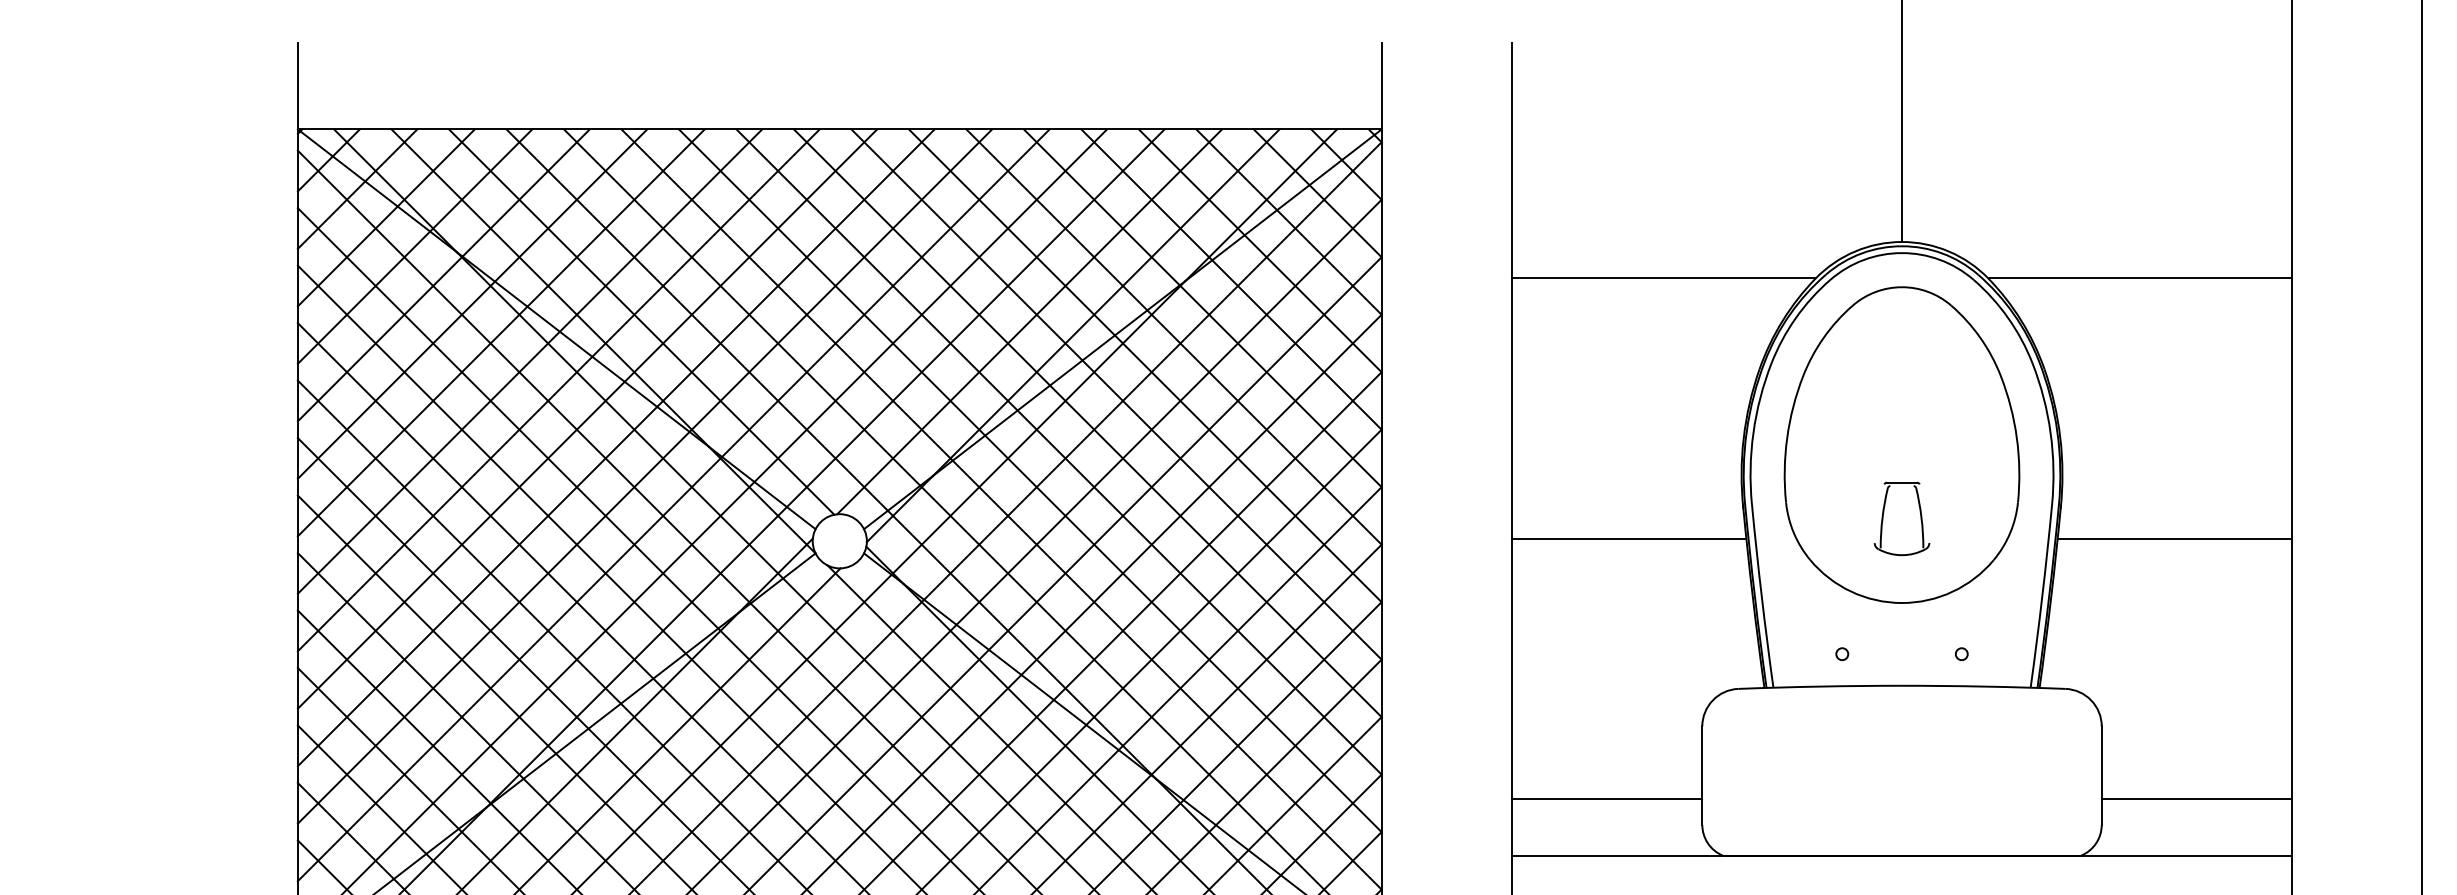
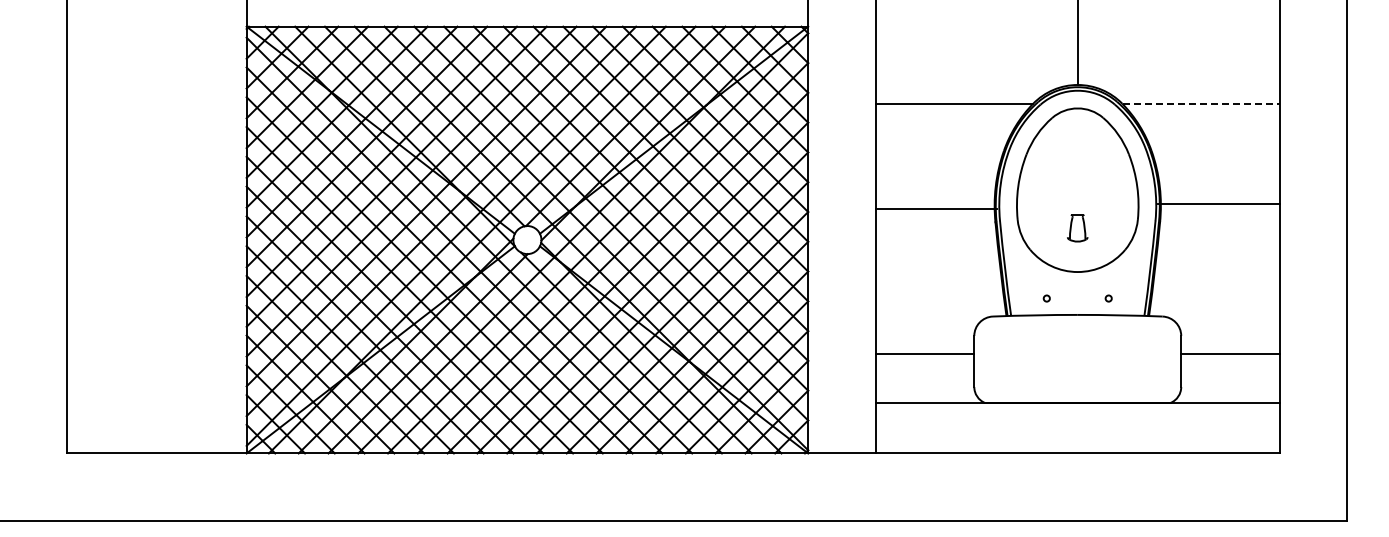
line: (2140, 277) -> (1201, 103), solid -> dashed
part: (1901, 518) -> (1077, 228), size x0.7
line: (1629, 538) -> (936, 208), moved
line: (2173, 538) -> (1218, 203), moved
line: (1606, 798) -> (924, 354), moved
line: (2196, 798) -> (1230, 354), moved

